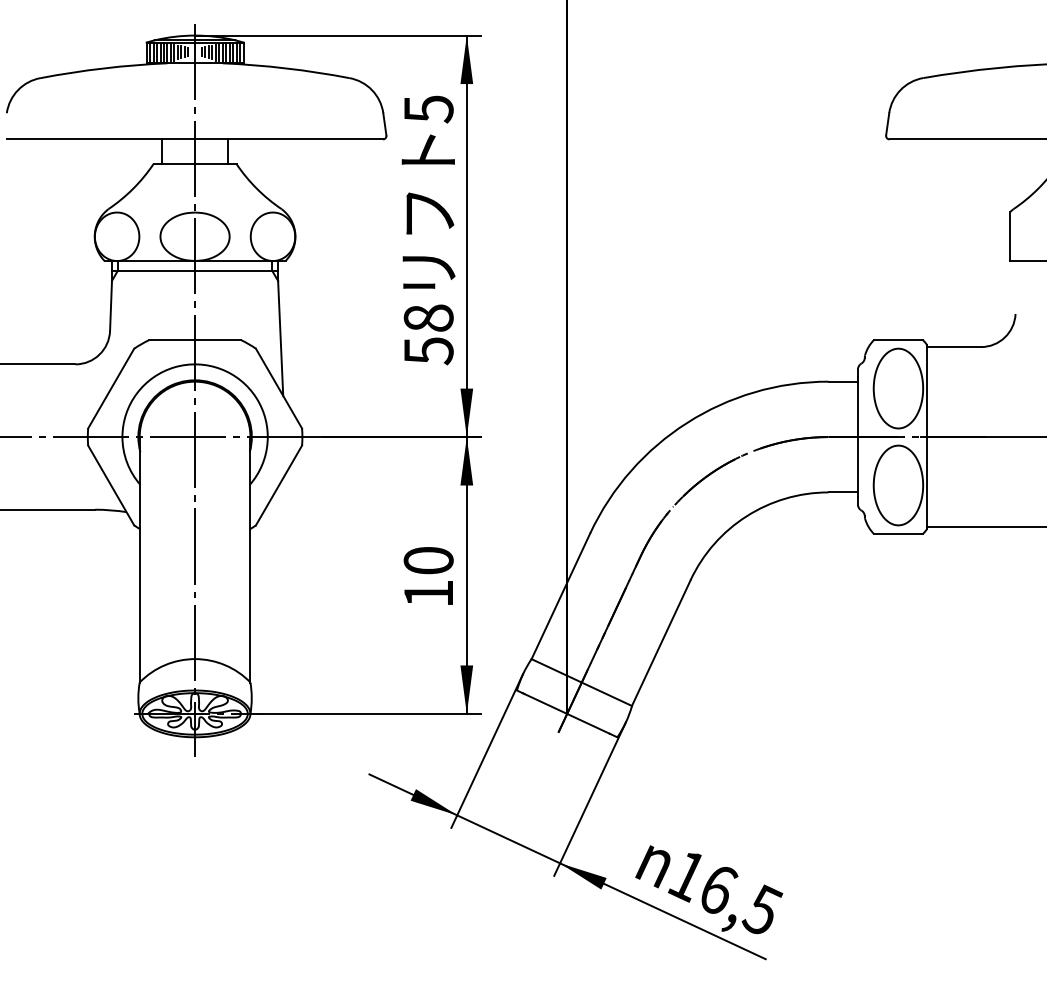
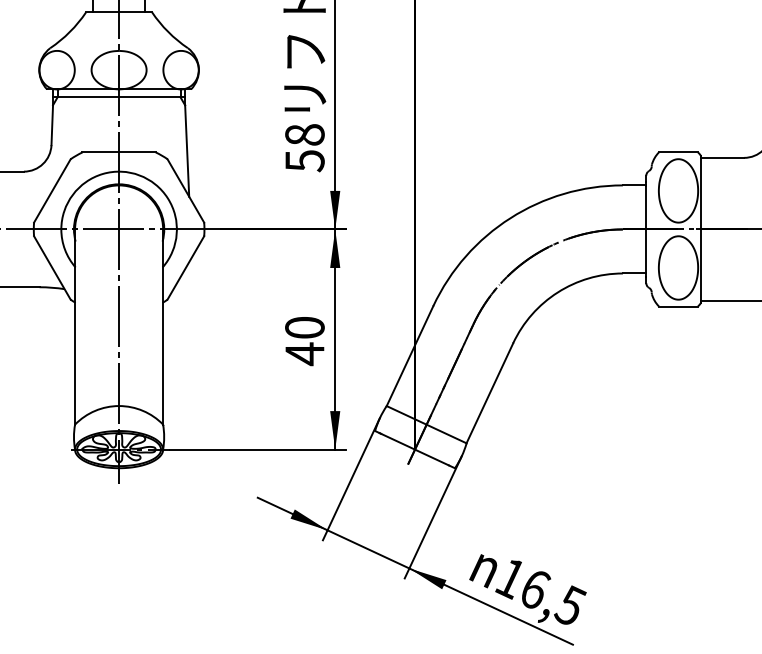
text: (428, 593) -> (304, 353), 10 -> 40

